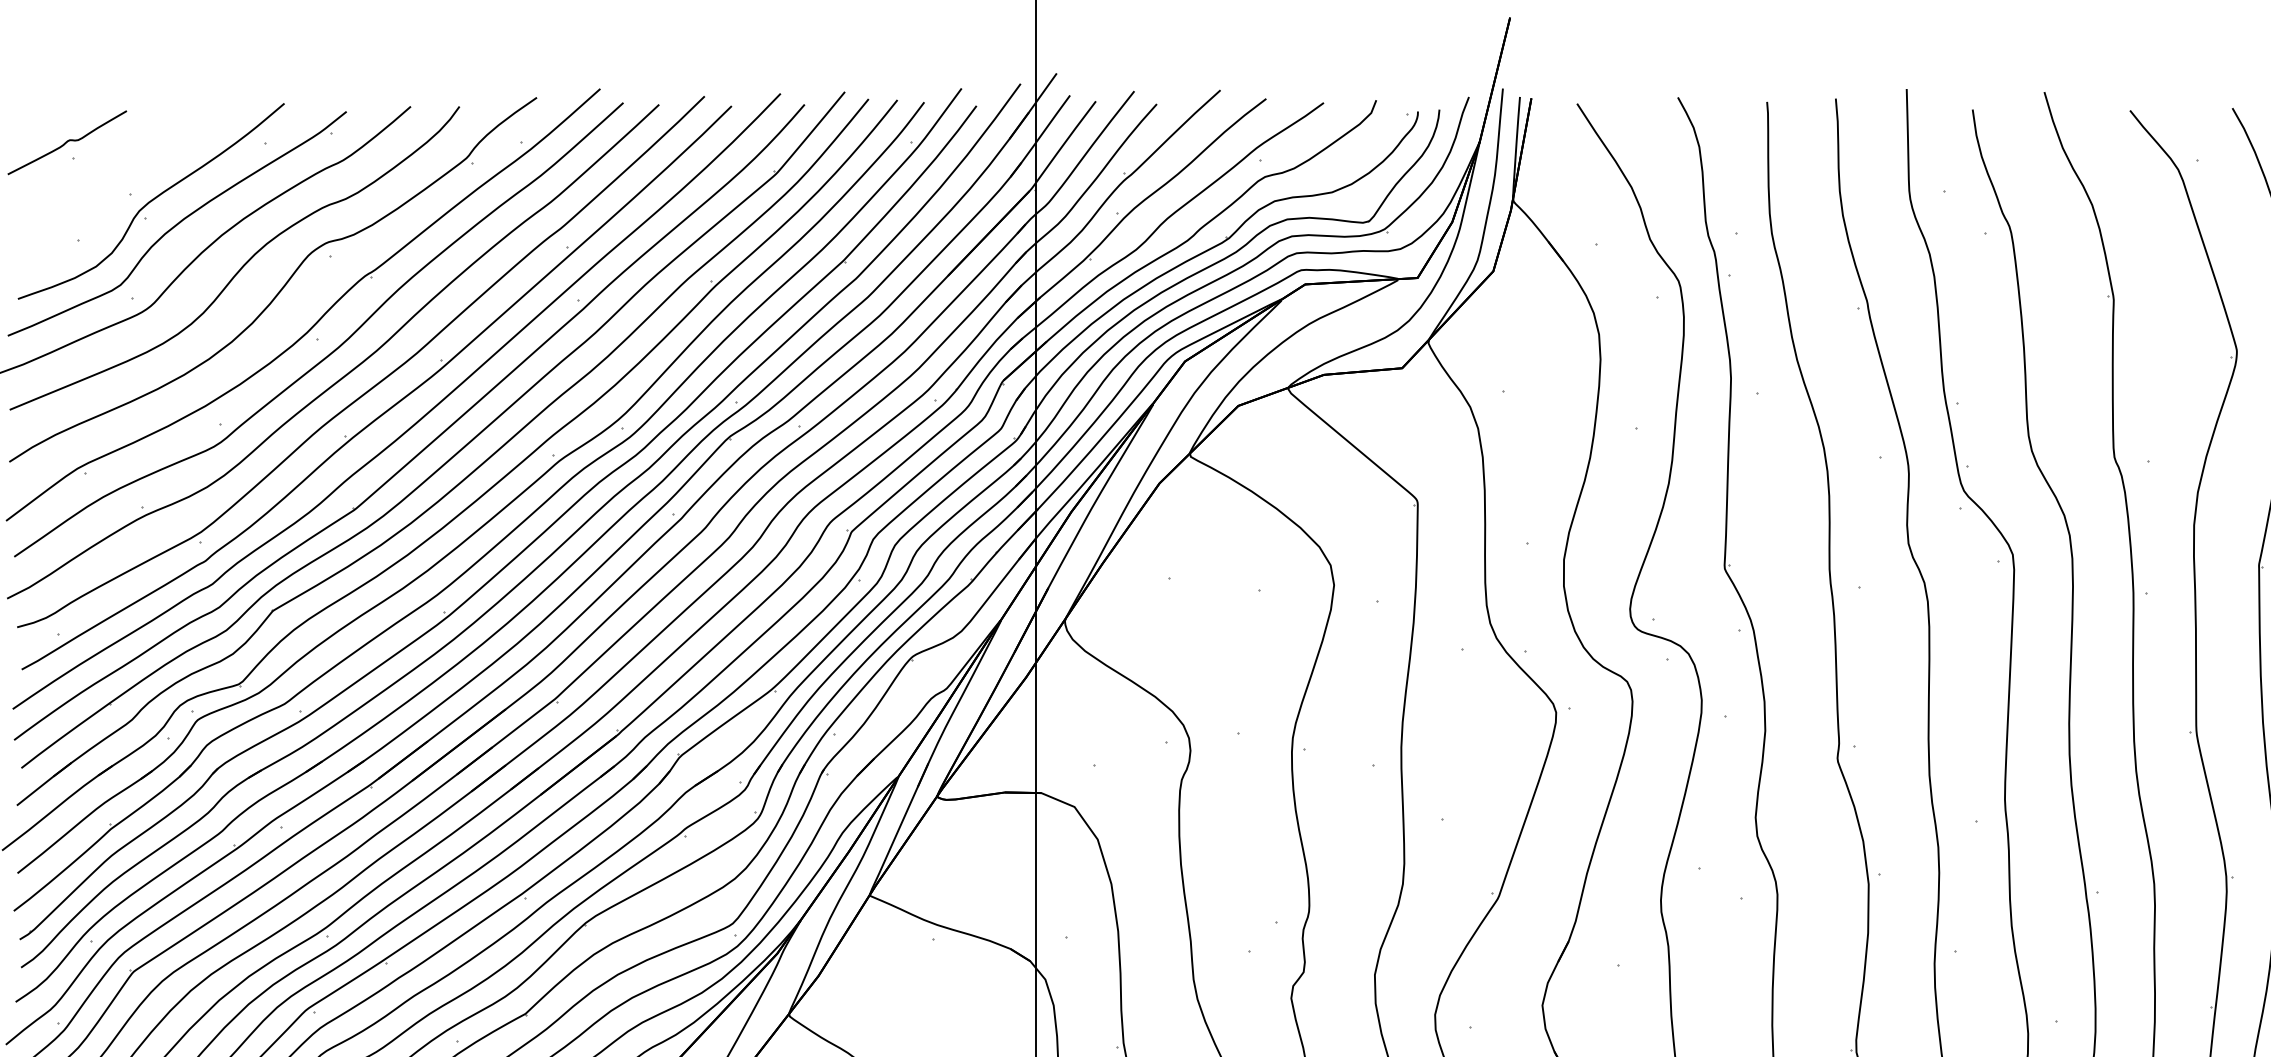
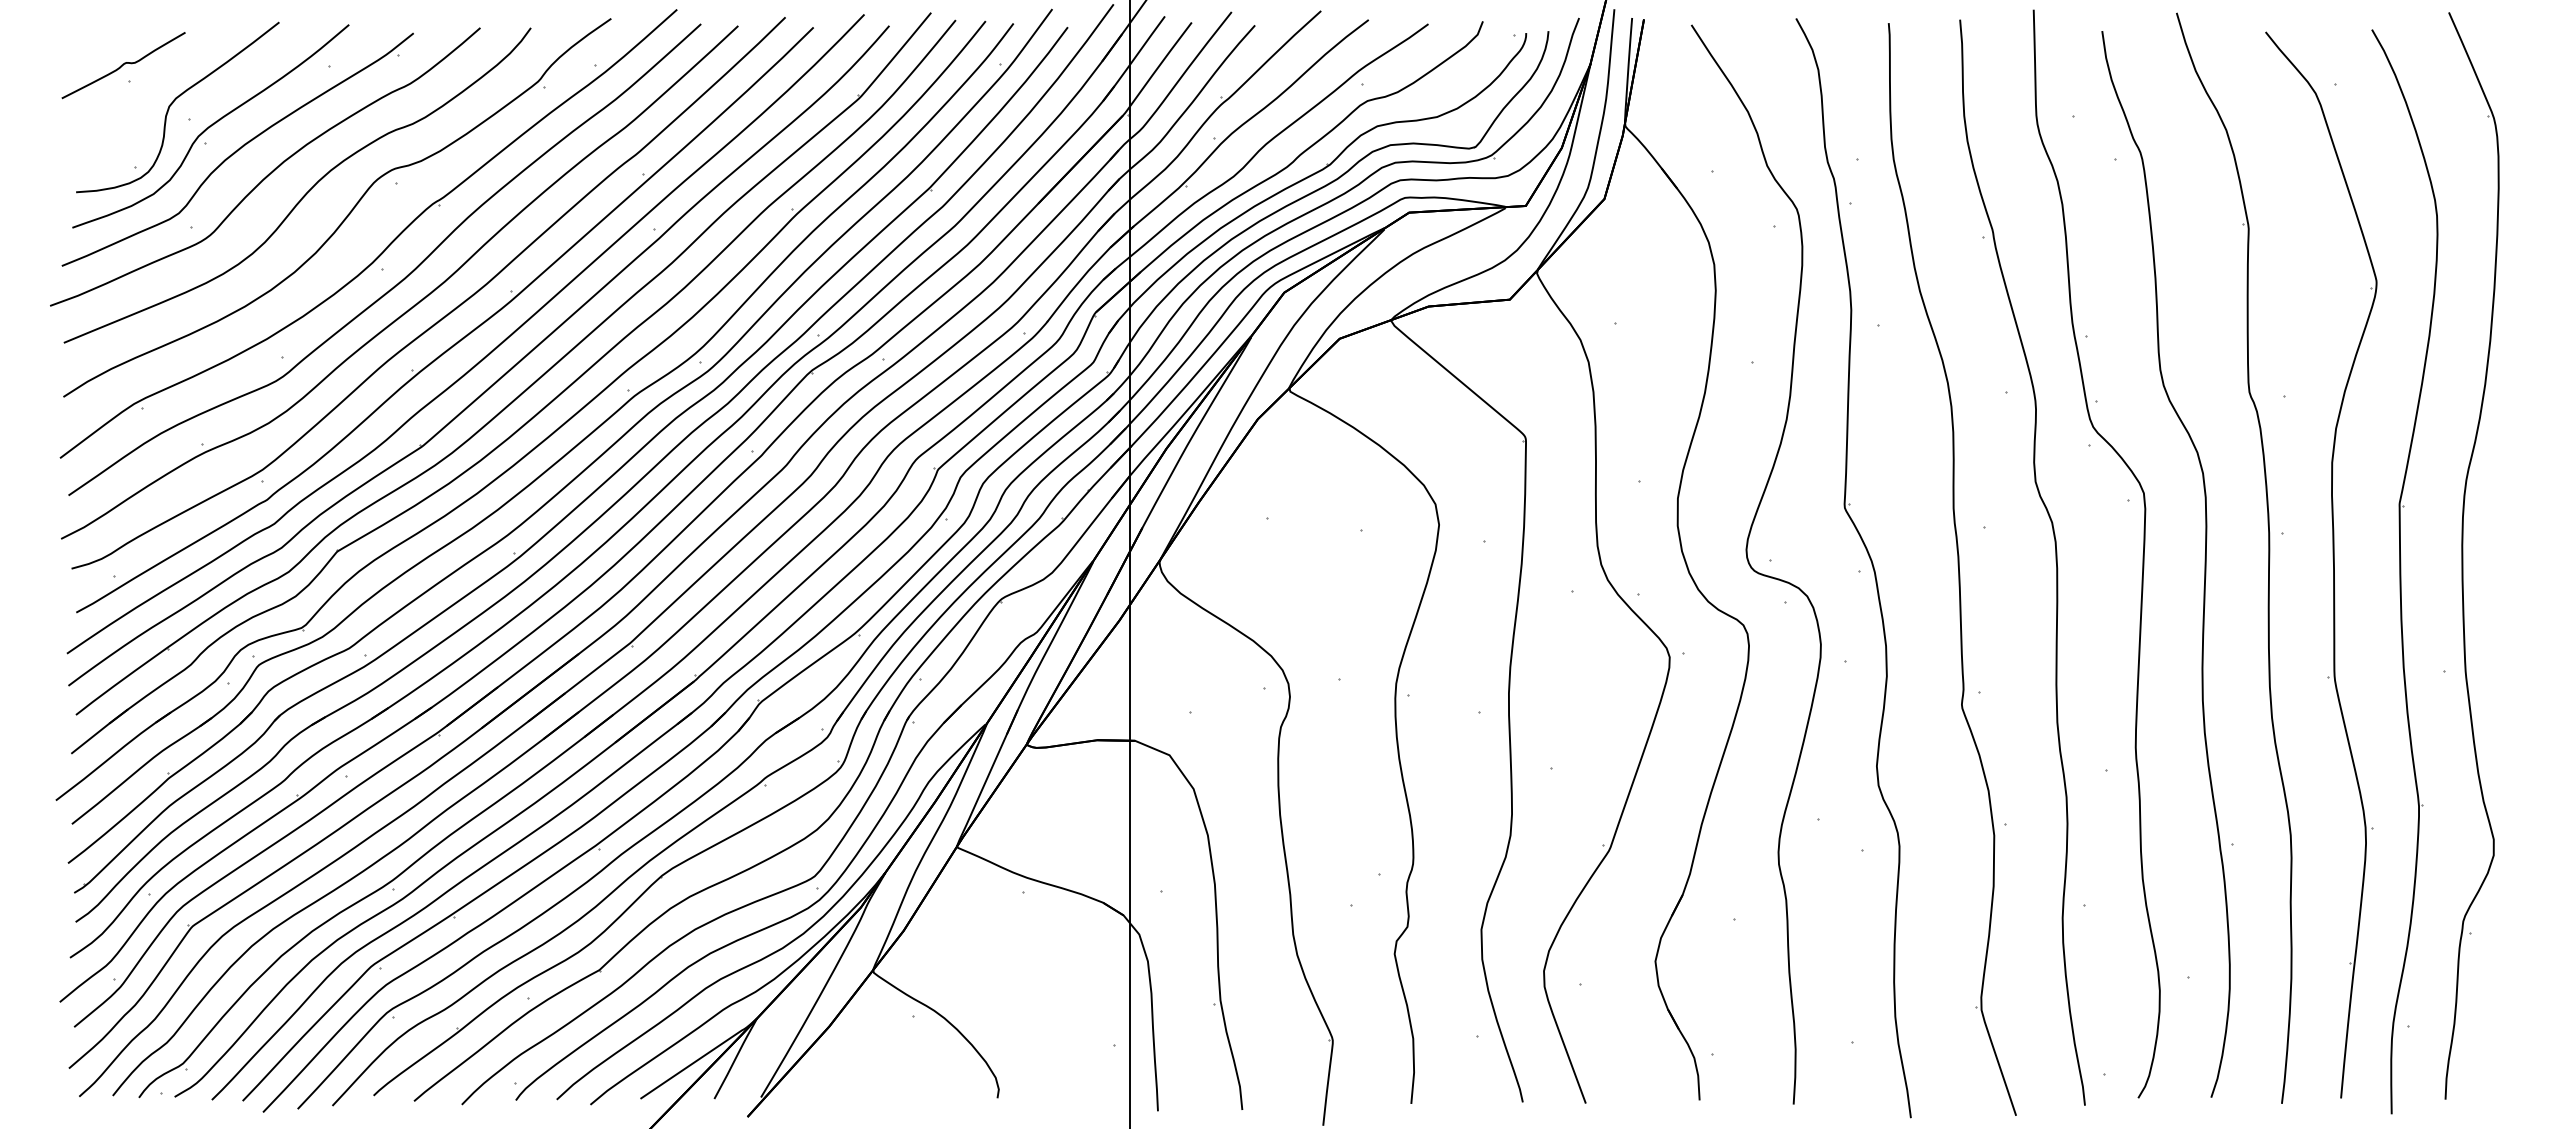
curve: (115, 179) -> (173, 103), added

